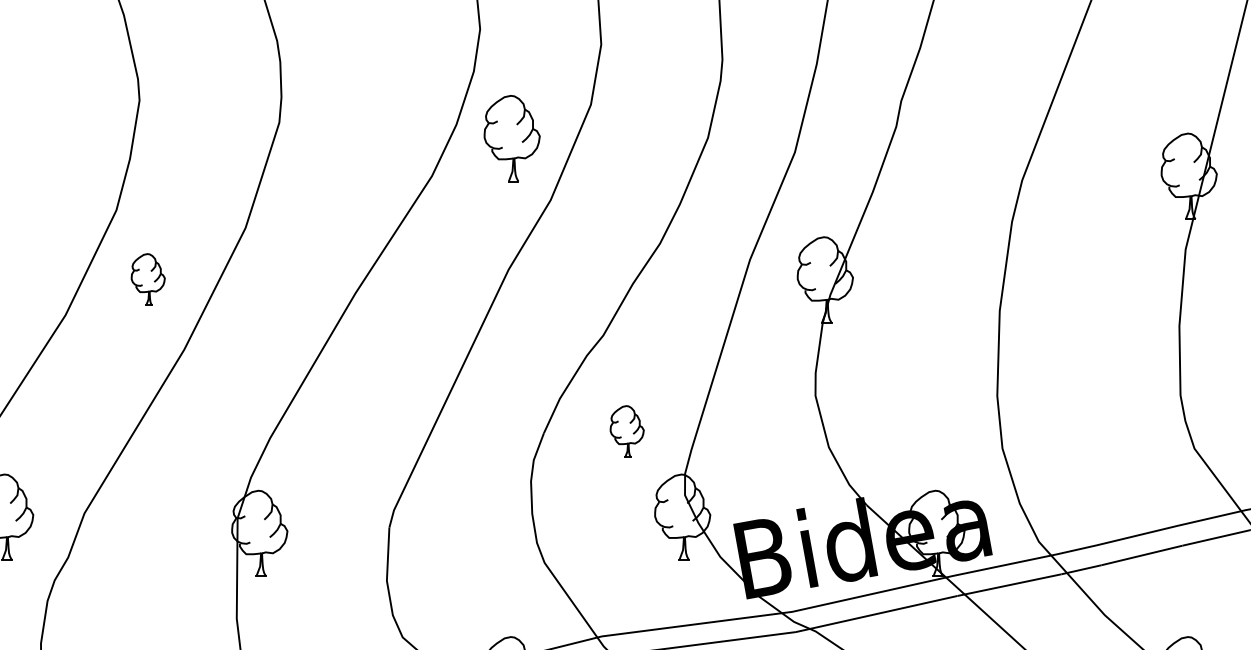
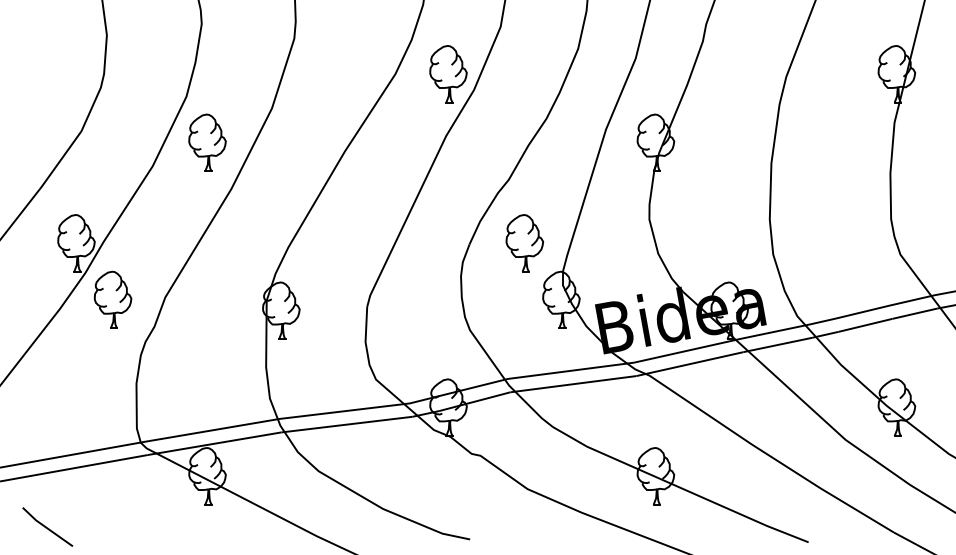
part: (512, 138) -> (448, 74), moved
part: (148, 279) -> (207, 142), size x1.67
part: (626, 431) -> (524, 243), size x1.67

